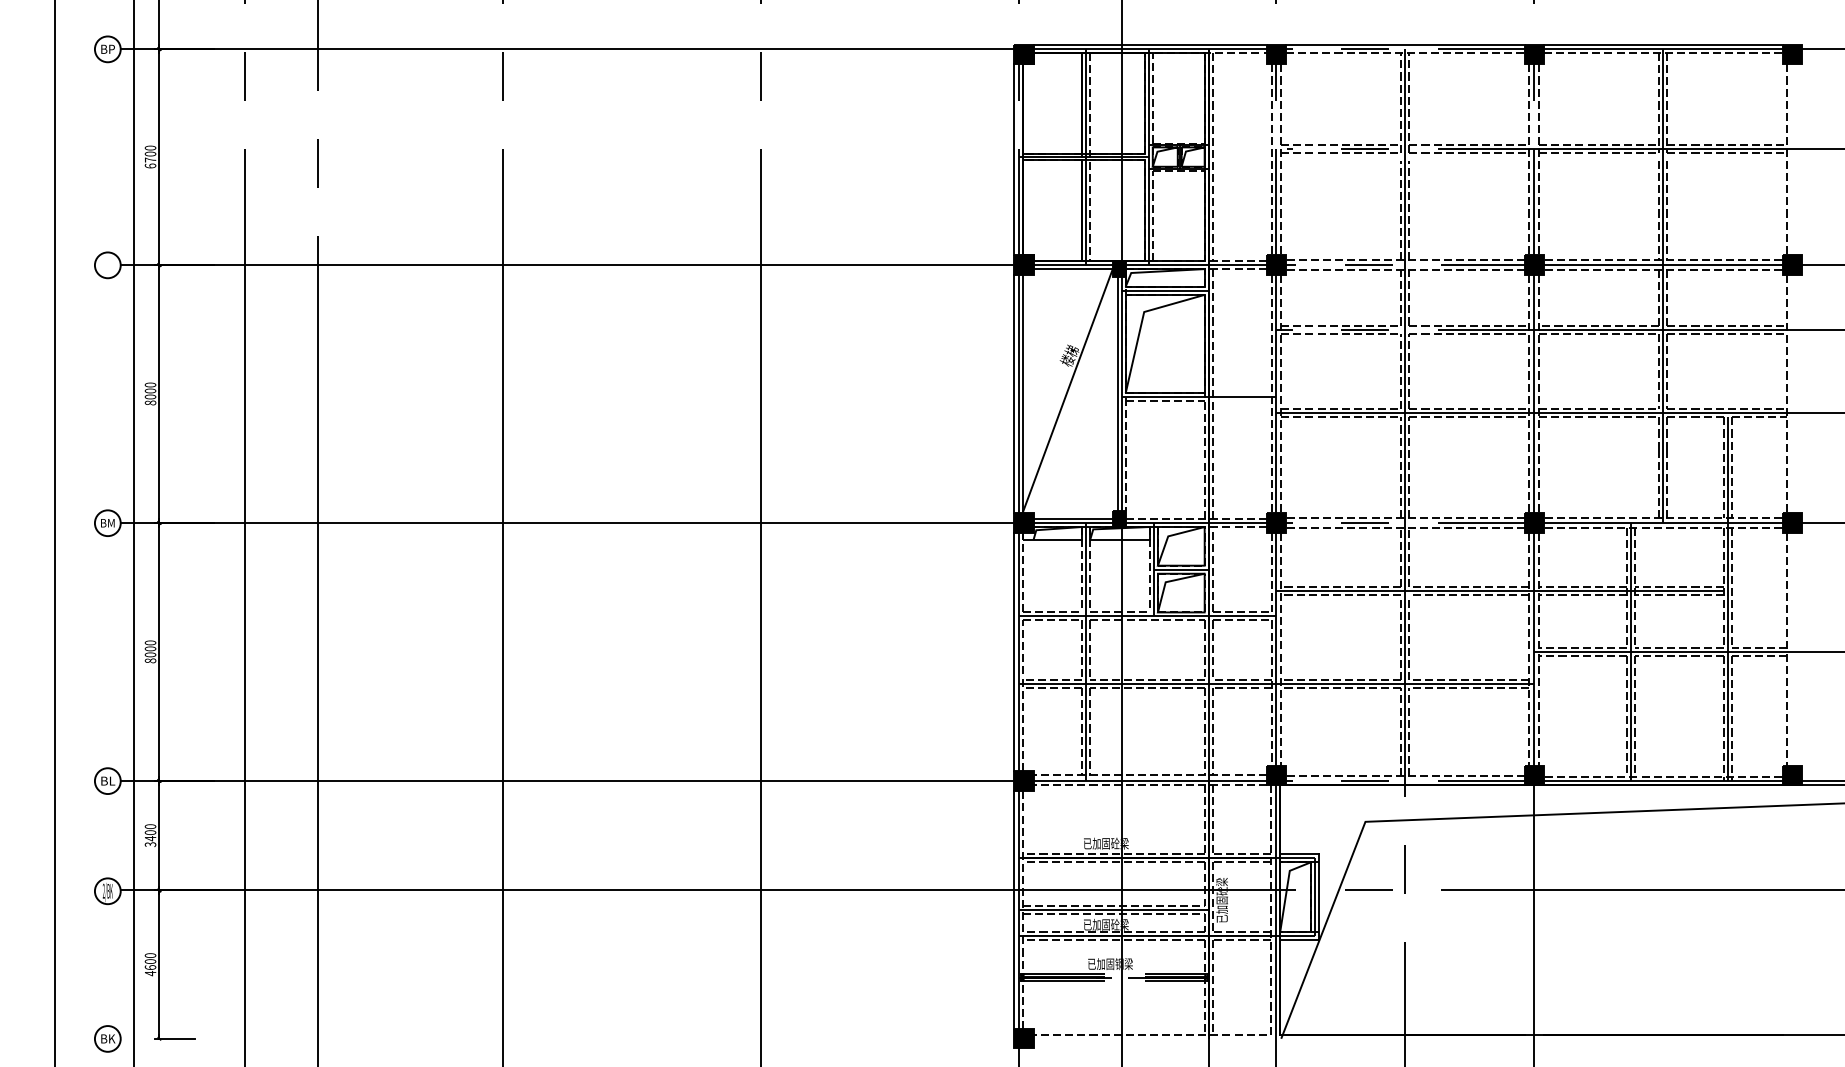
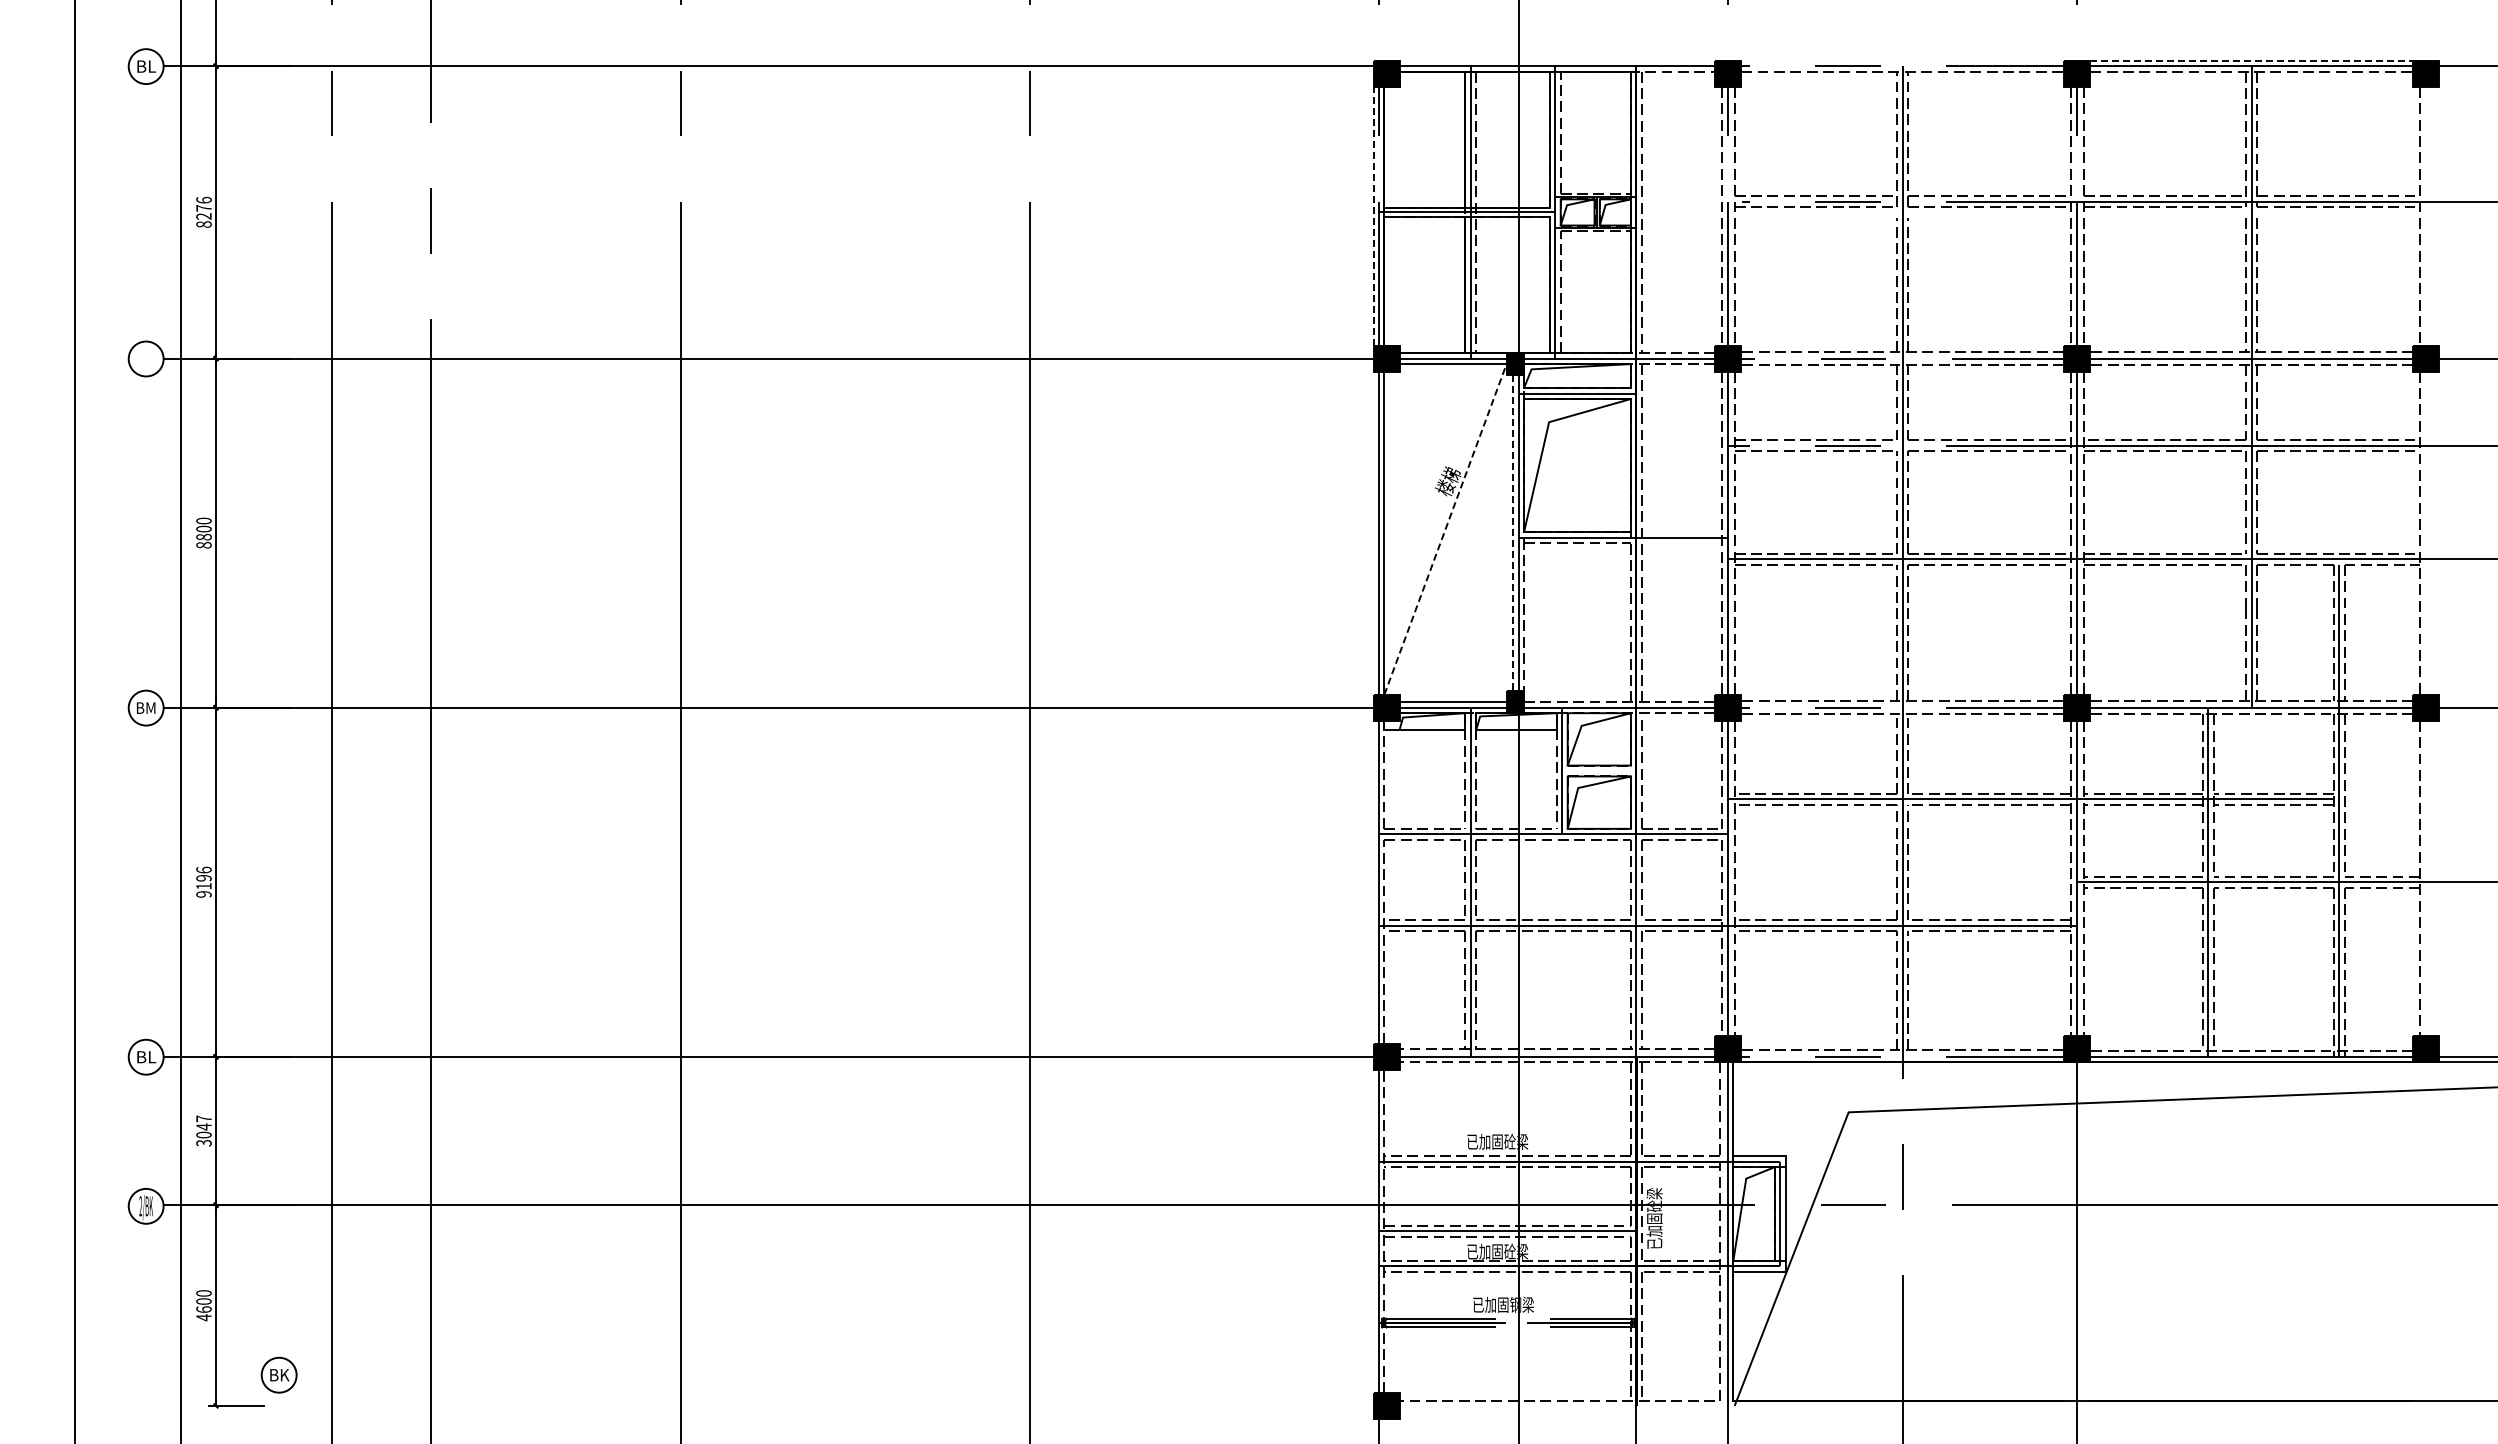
line: (1150, 44) -> (1557, 60), removed
line: (1405, 44) -> (1902, 60), removed
line: (1663, 44) -> (2252, 60), solid -> dashed
text: (108, 49) -> (146, 66), BP -> BL
text: (150, 156) -> (203, 211), 6700 -> 8276
line: (1014, 159) -> (1373, 215), solid -> dashed
line: (1067, 390) -> (1445, 528), solid -> dashed
line: (1014, 393) -> (1373, 532), removed
line: (1117, 394) -> (1513, 533), solid -> dashed
text: (150, 396) -> (203, 536), 8000 -> 8800
line: (1181, 570) -> (1599, 771), removed
text: (150, 651) -> (203, 881), 8000 -> 9196
line: (1014, 651) -> (1373, 881), removed
text: (150, 832) -> (203, 1126), 3400 -> 3047
line: (1014, 909) -> (1373, 1230), removed
part: (107, 1038) -> (278, 1374), moved

